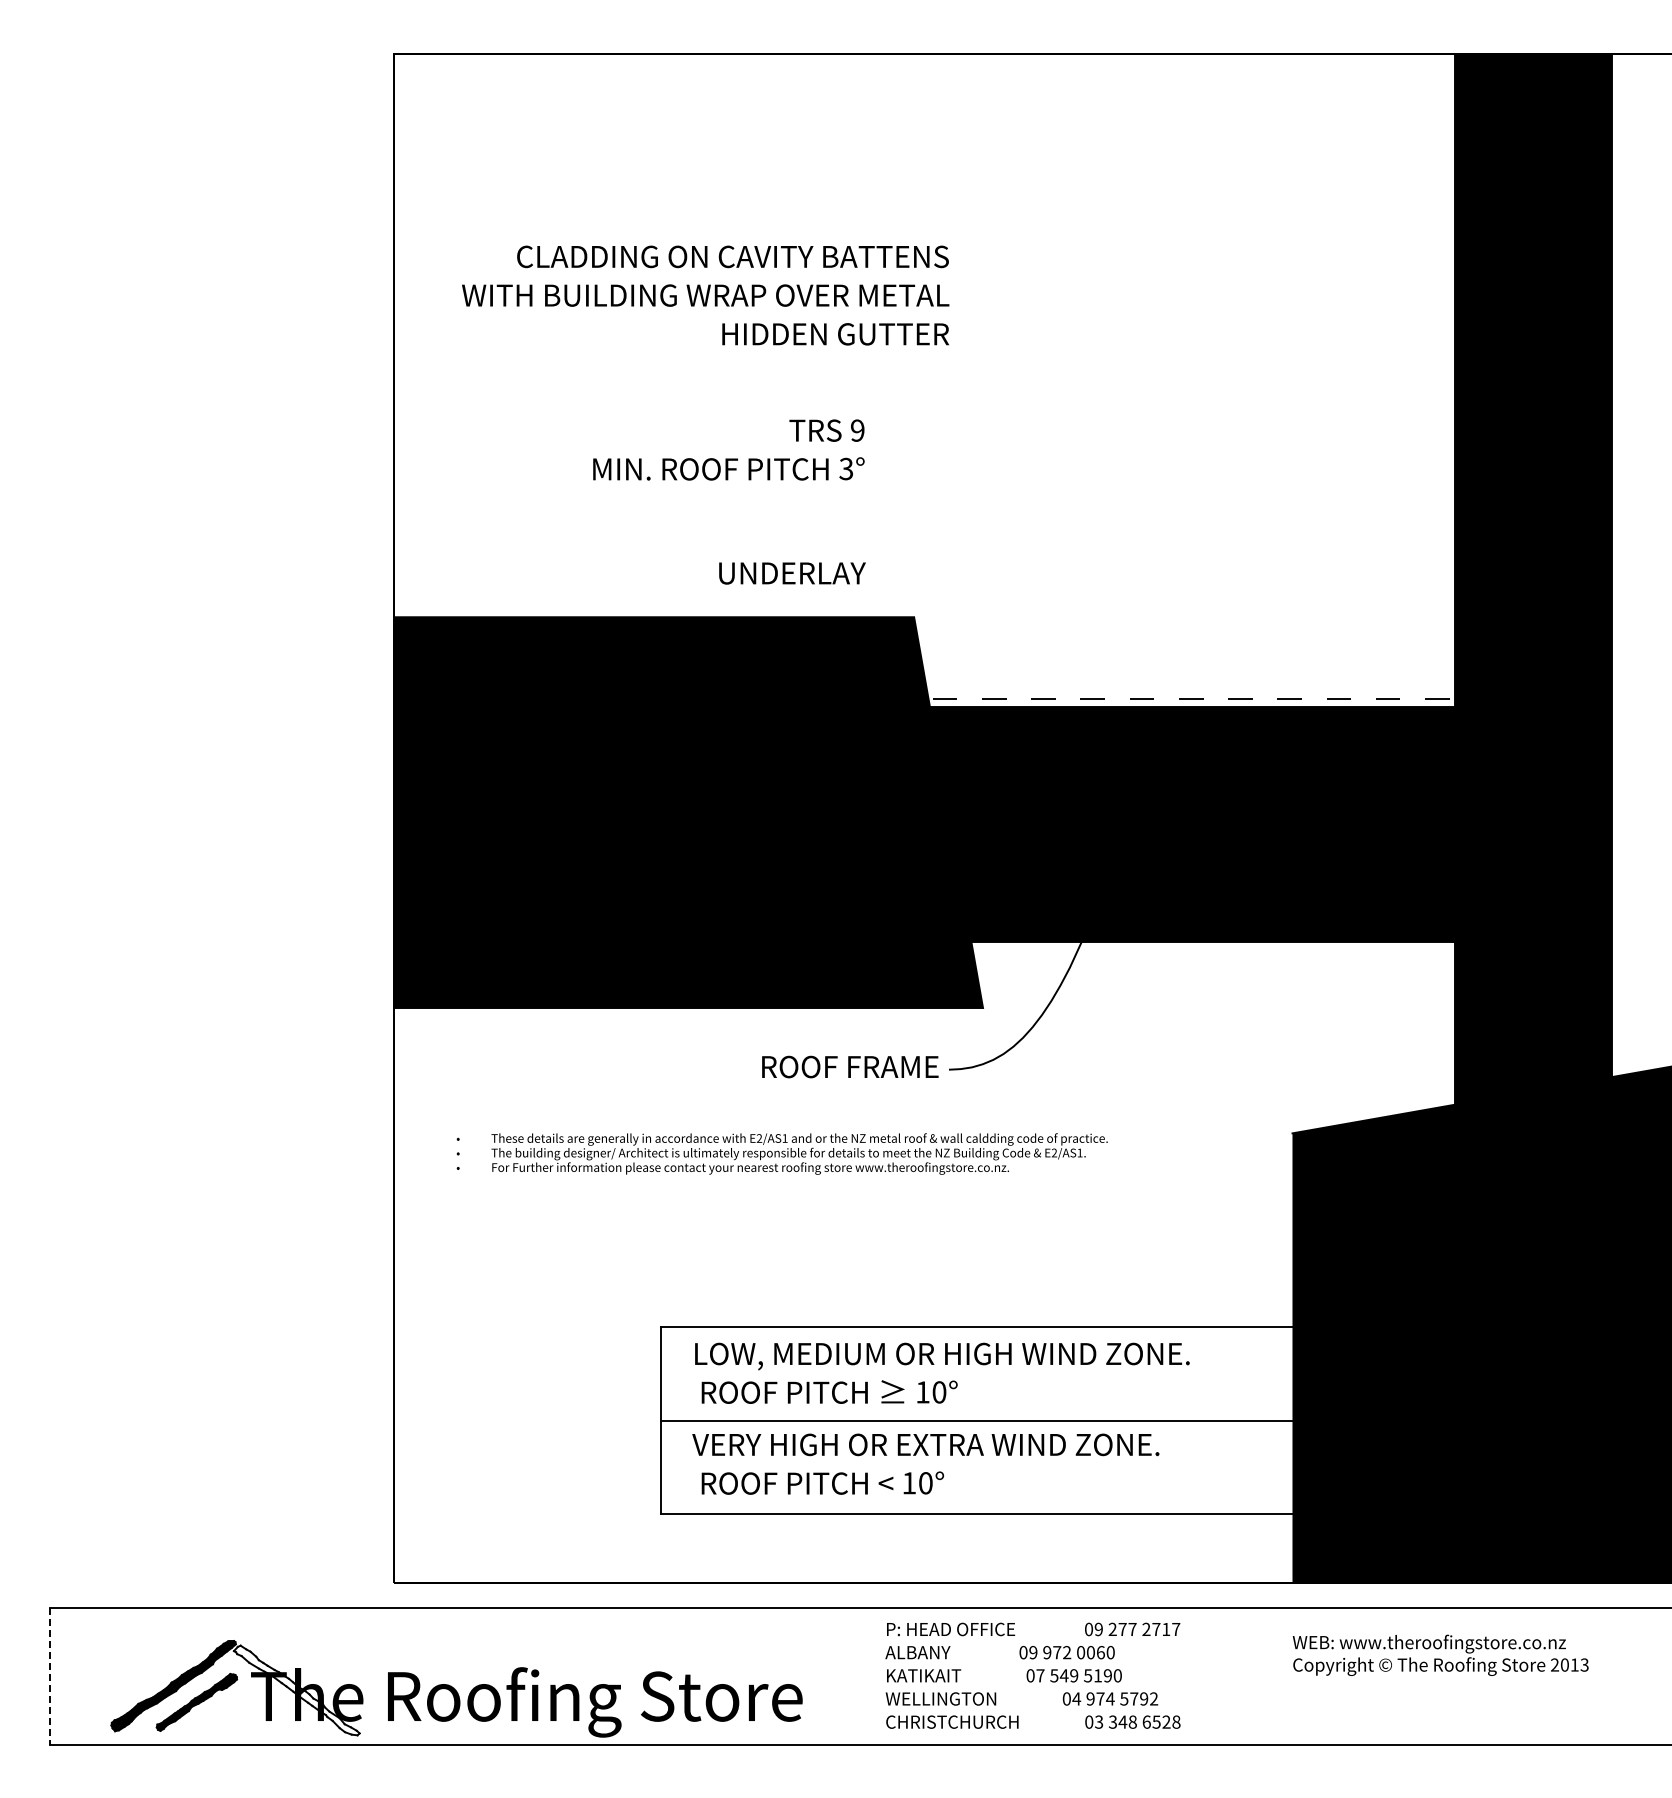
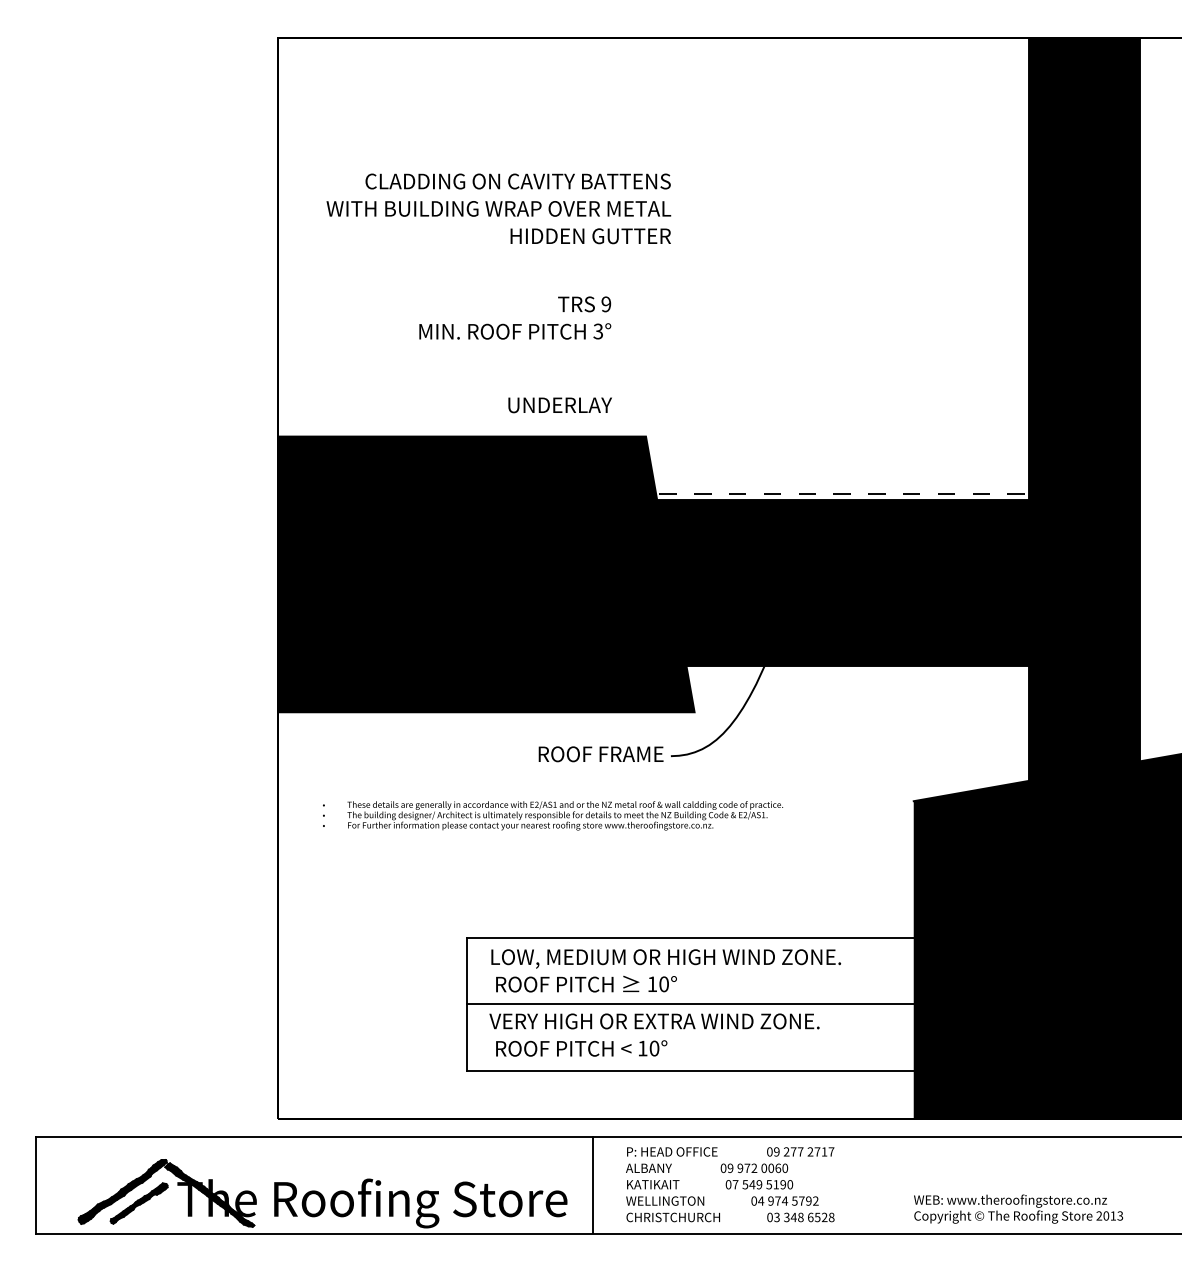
text: (1440, 1654) -> (1018, 1208), moved
line: (838, 1675) -> (592, 1184), added
line: (50, 1676) -> (35, 1185), dashed -> solid
fill: (296, 1690) -> (209, 1195), added

